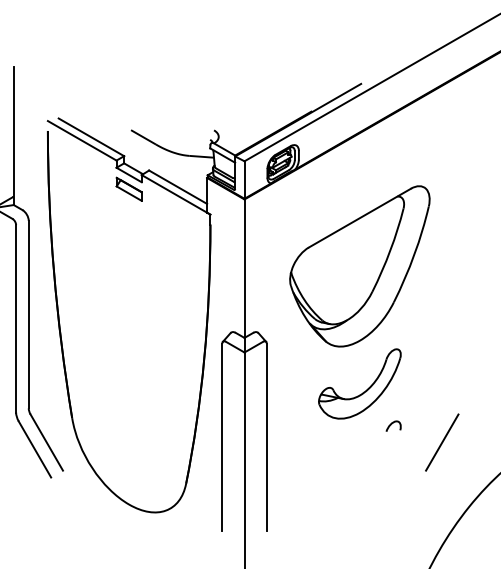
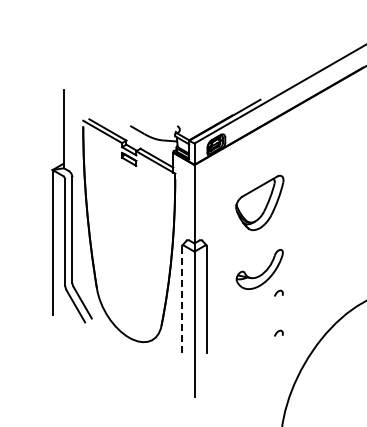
part: (359, 265) -> (259, 202), size x0.6
line: (221, 437) -> (181, 299), solid -> dashed
line: (442, 442) -> (306, 302), removed
curve: (393, 495) -> (278, 332), added

